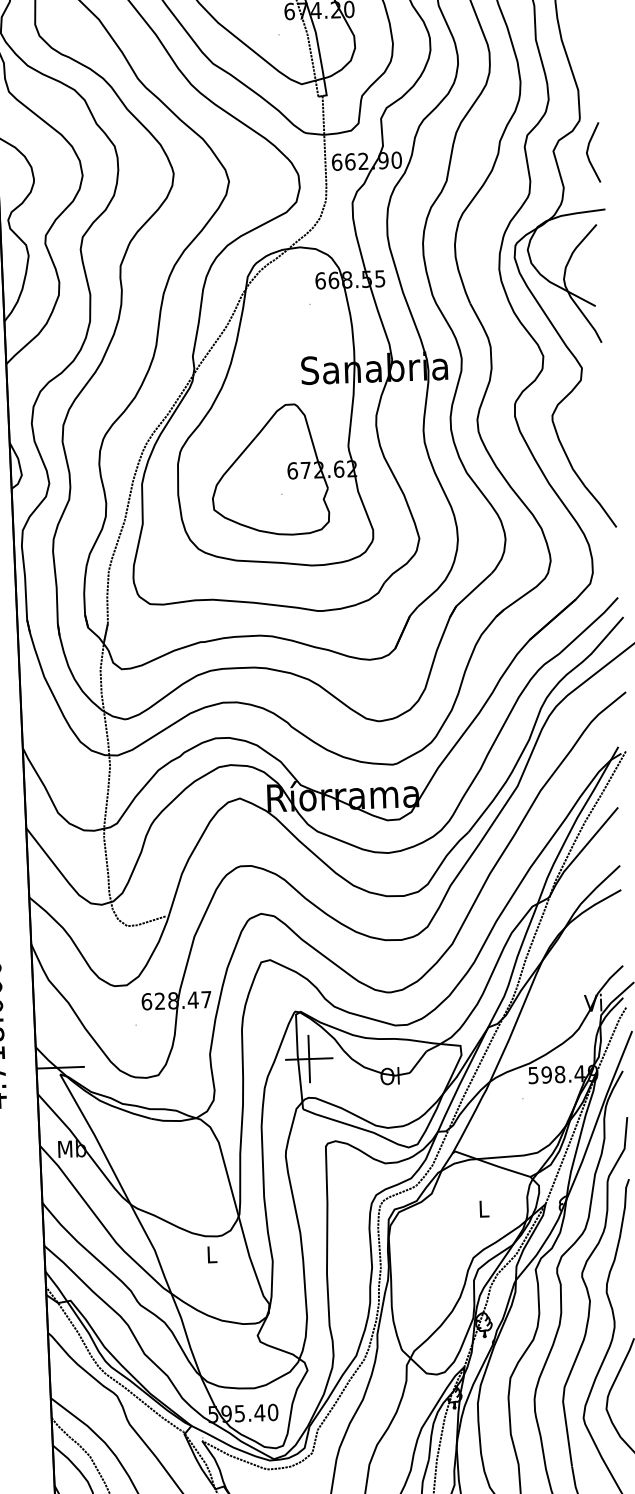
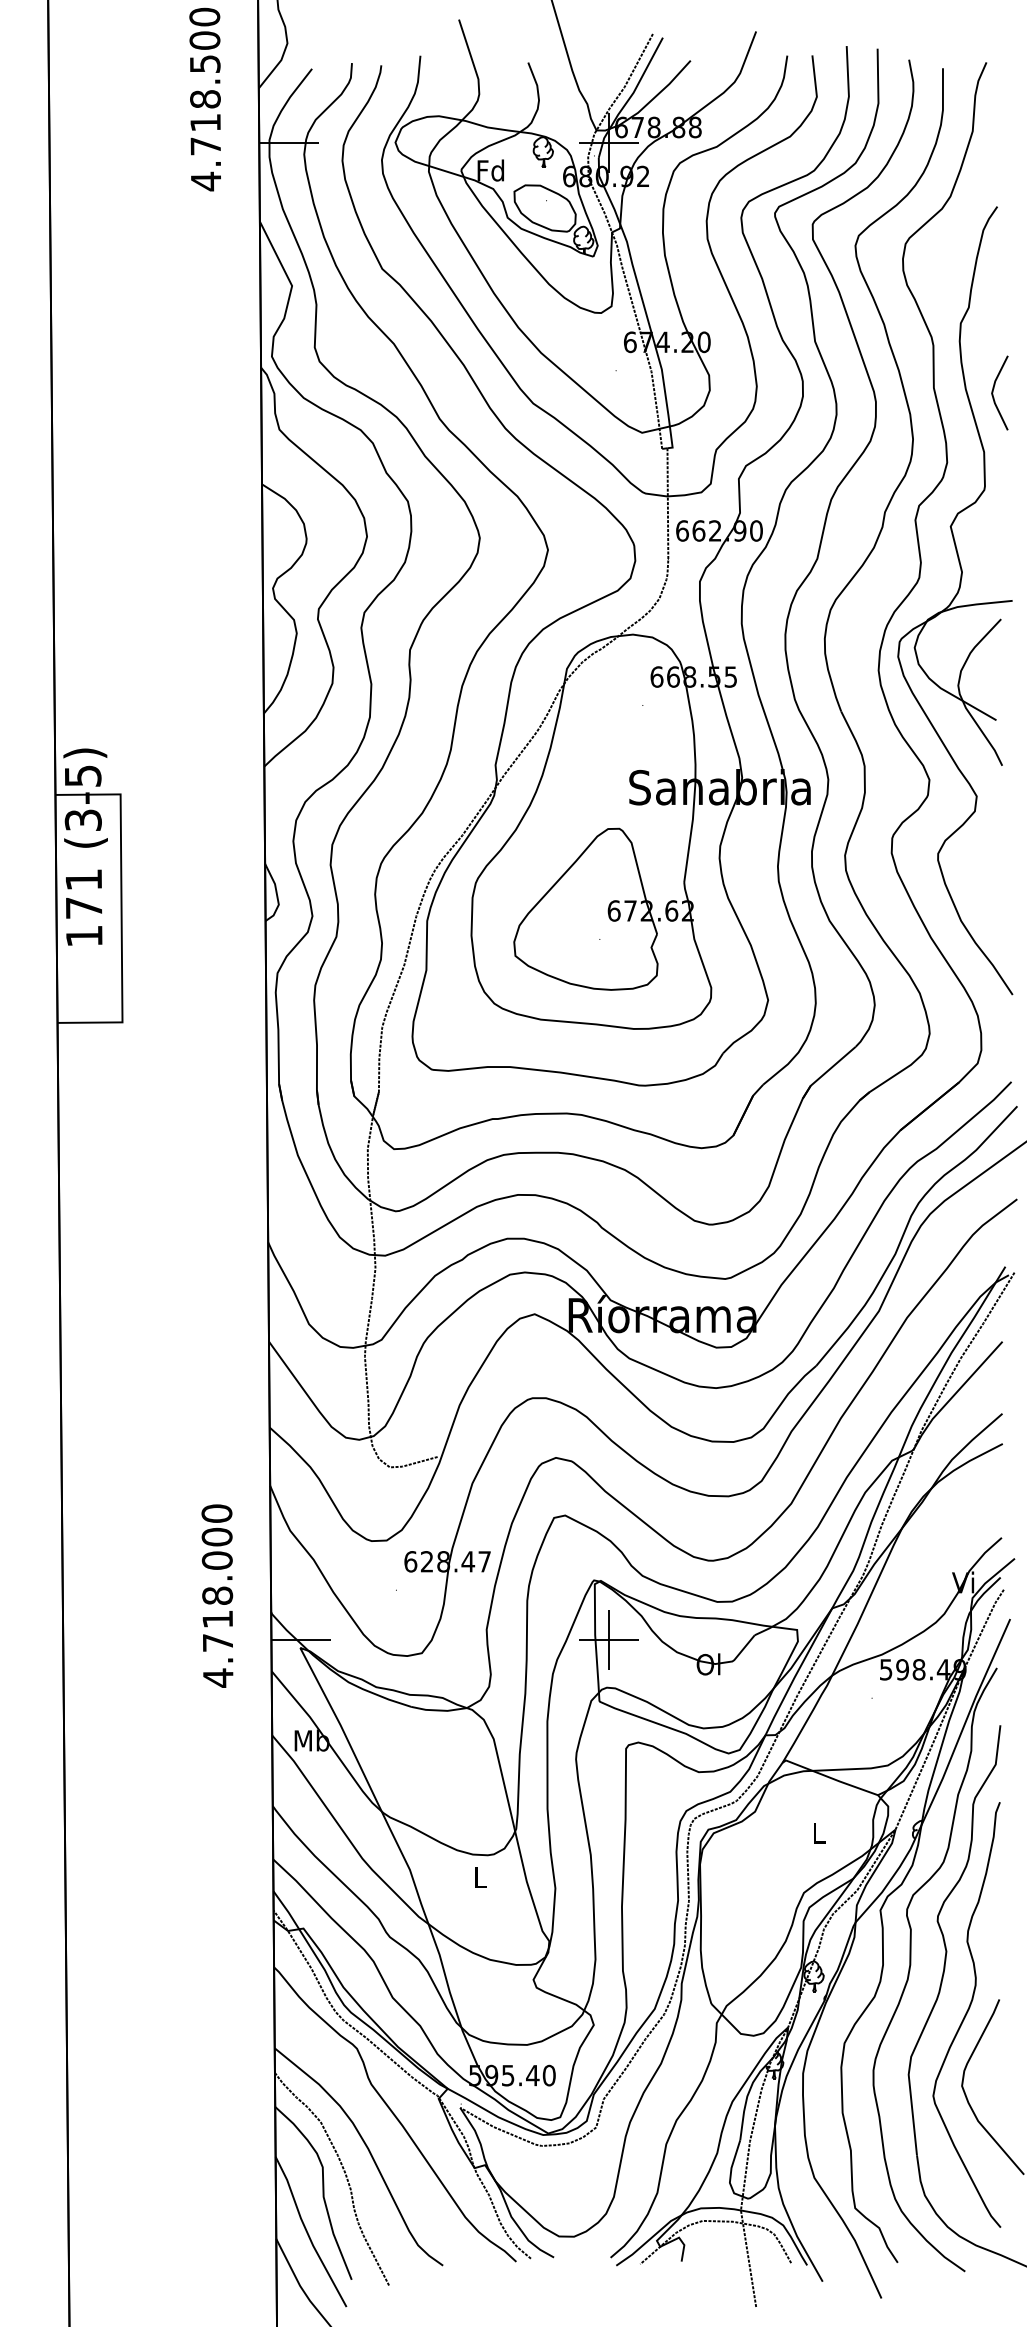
line: (587, 152) -> (993, 392), moved

